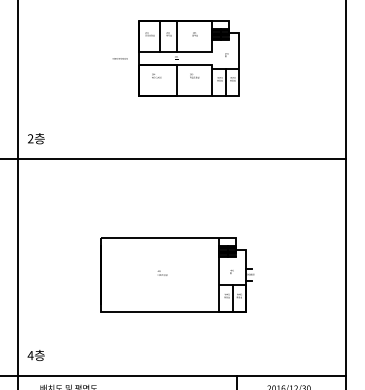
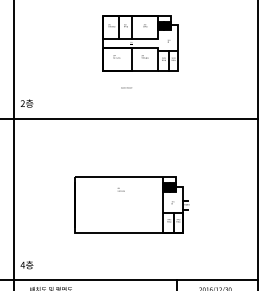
text: (120, 58) -> (126, 87), moved
text: (161, 272) -> (120, 189), moved

